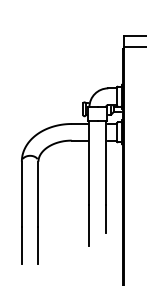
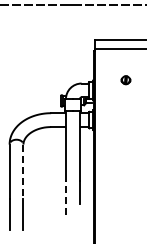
line: (38, 195) -> (23, 172), solid -> dashed
line: (88, 225) -> (65, 197), solid -> dashed

